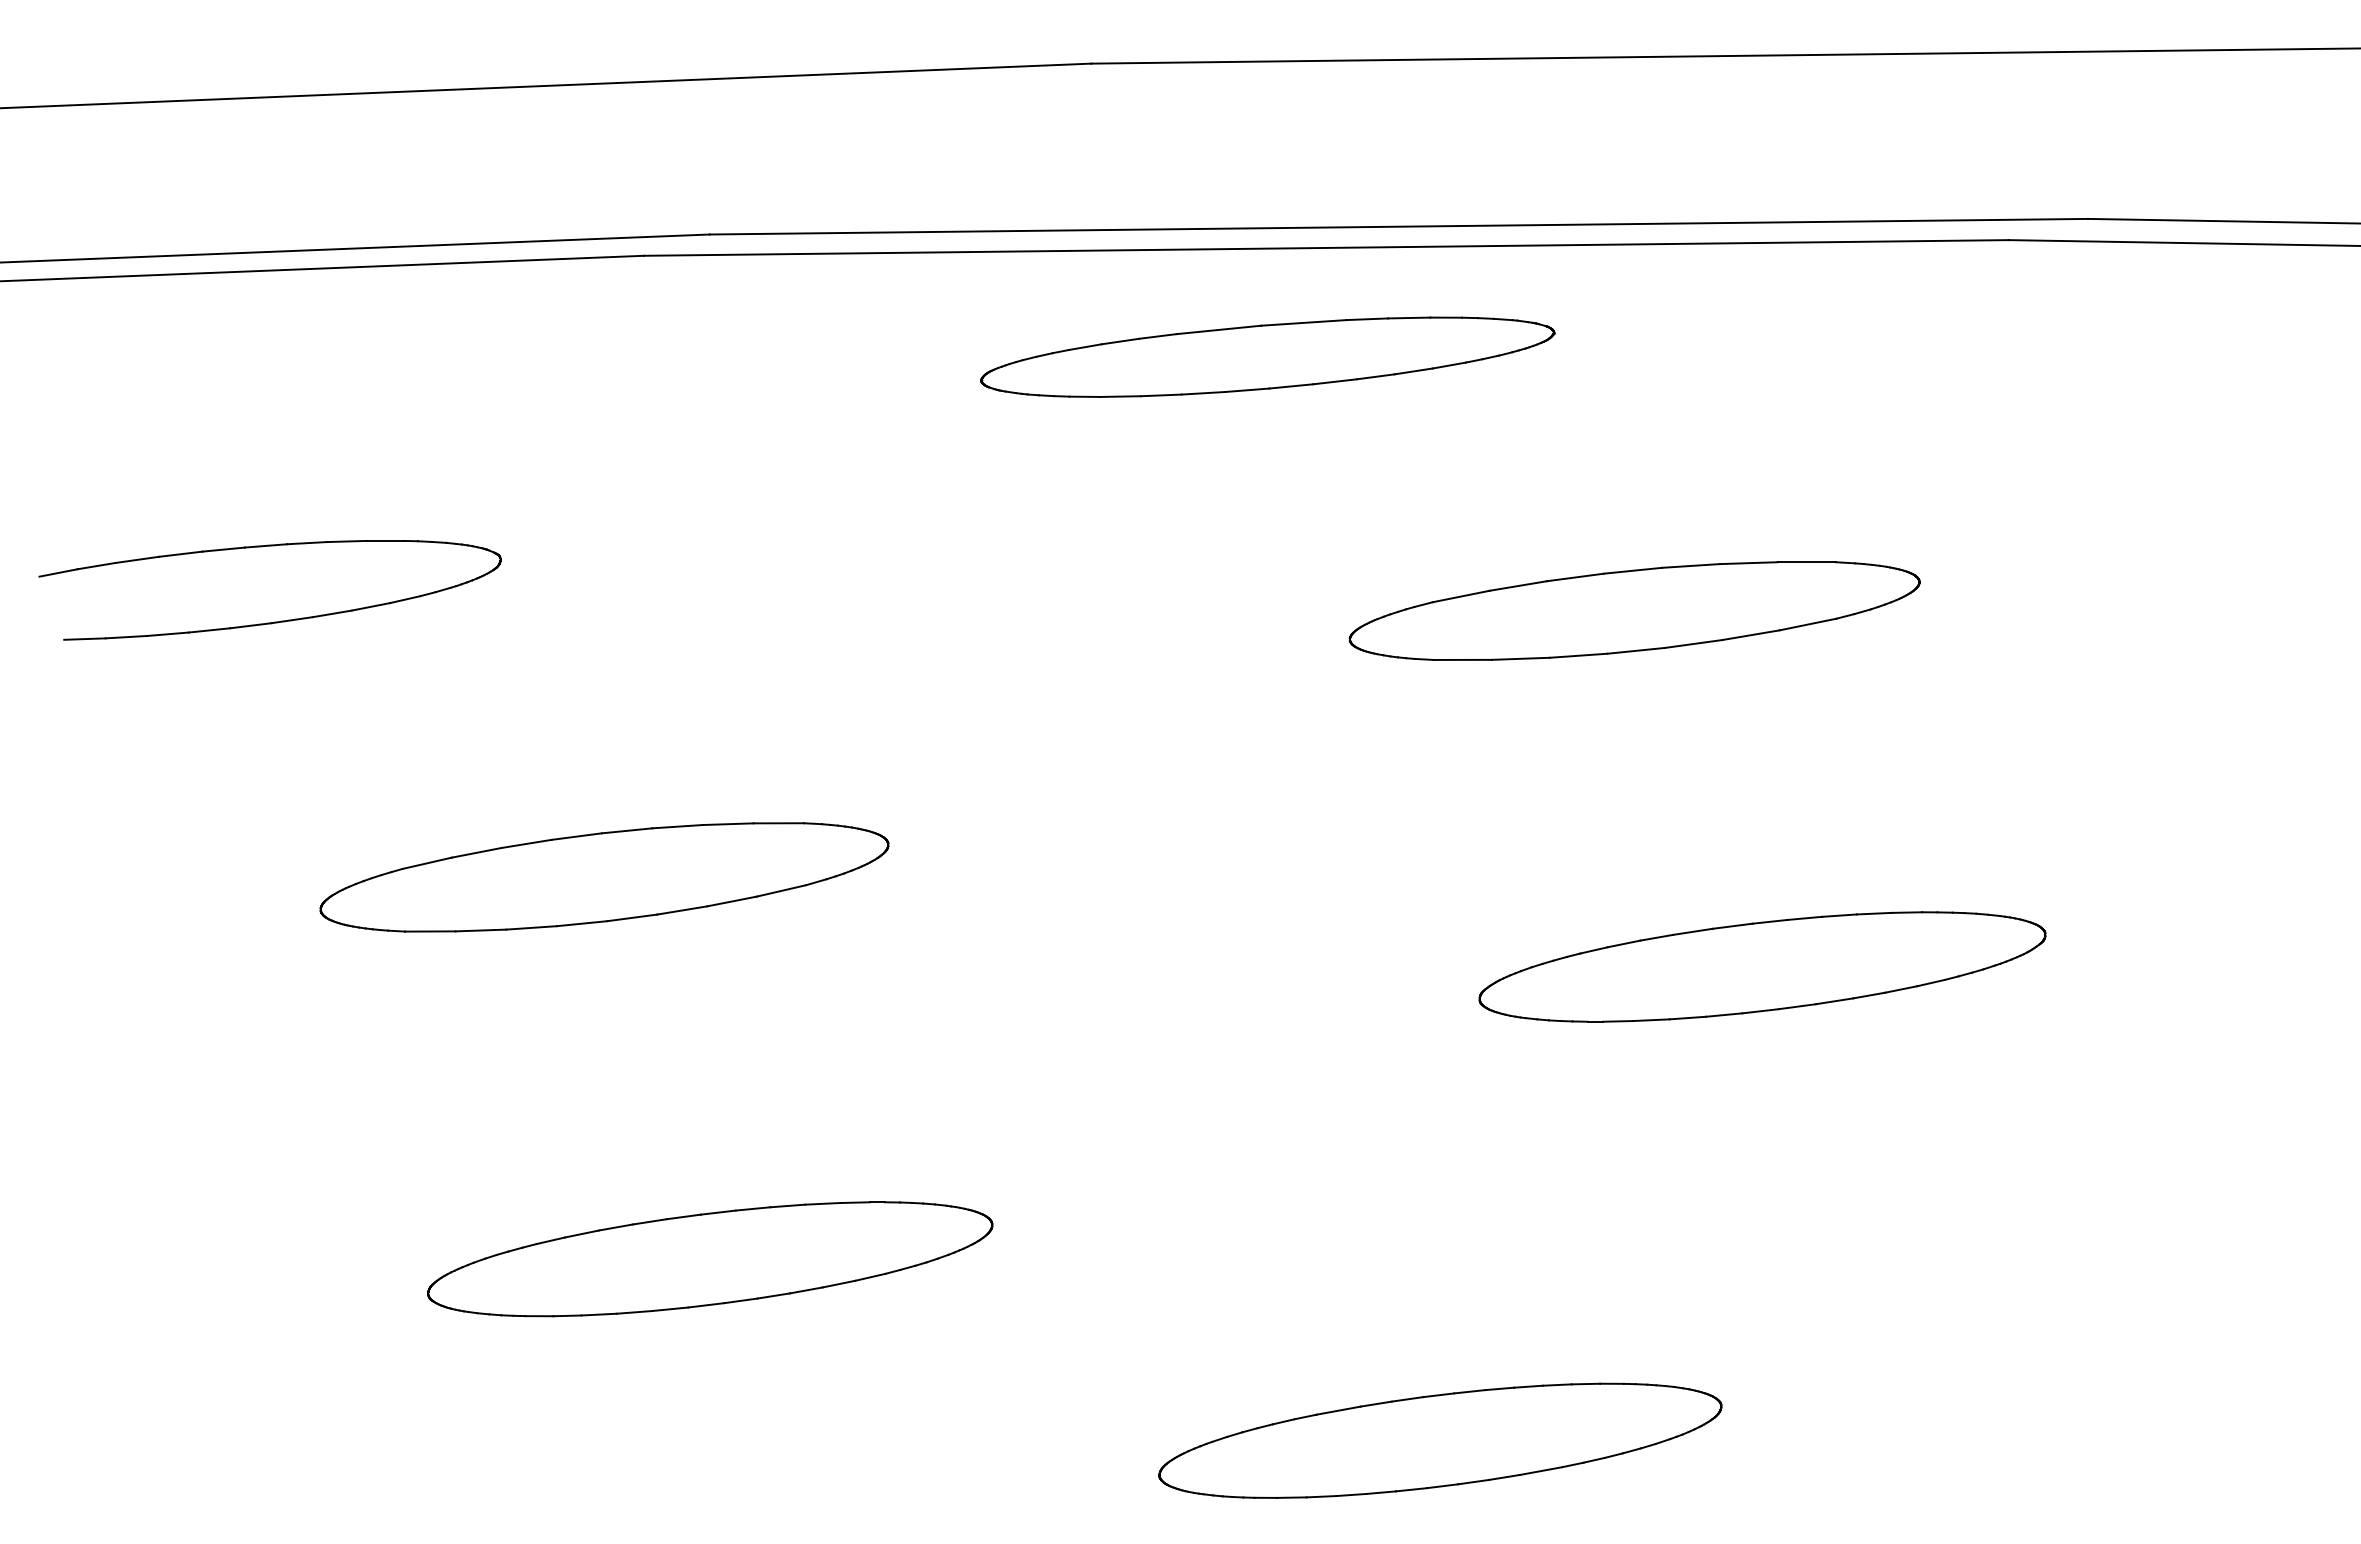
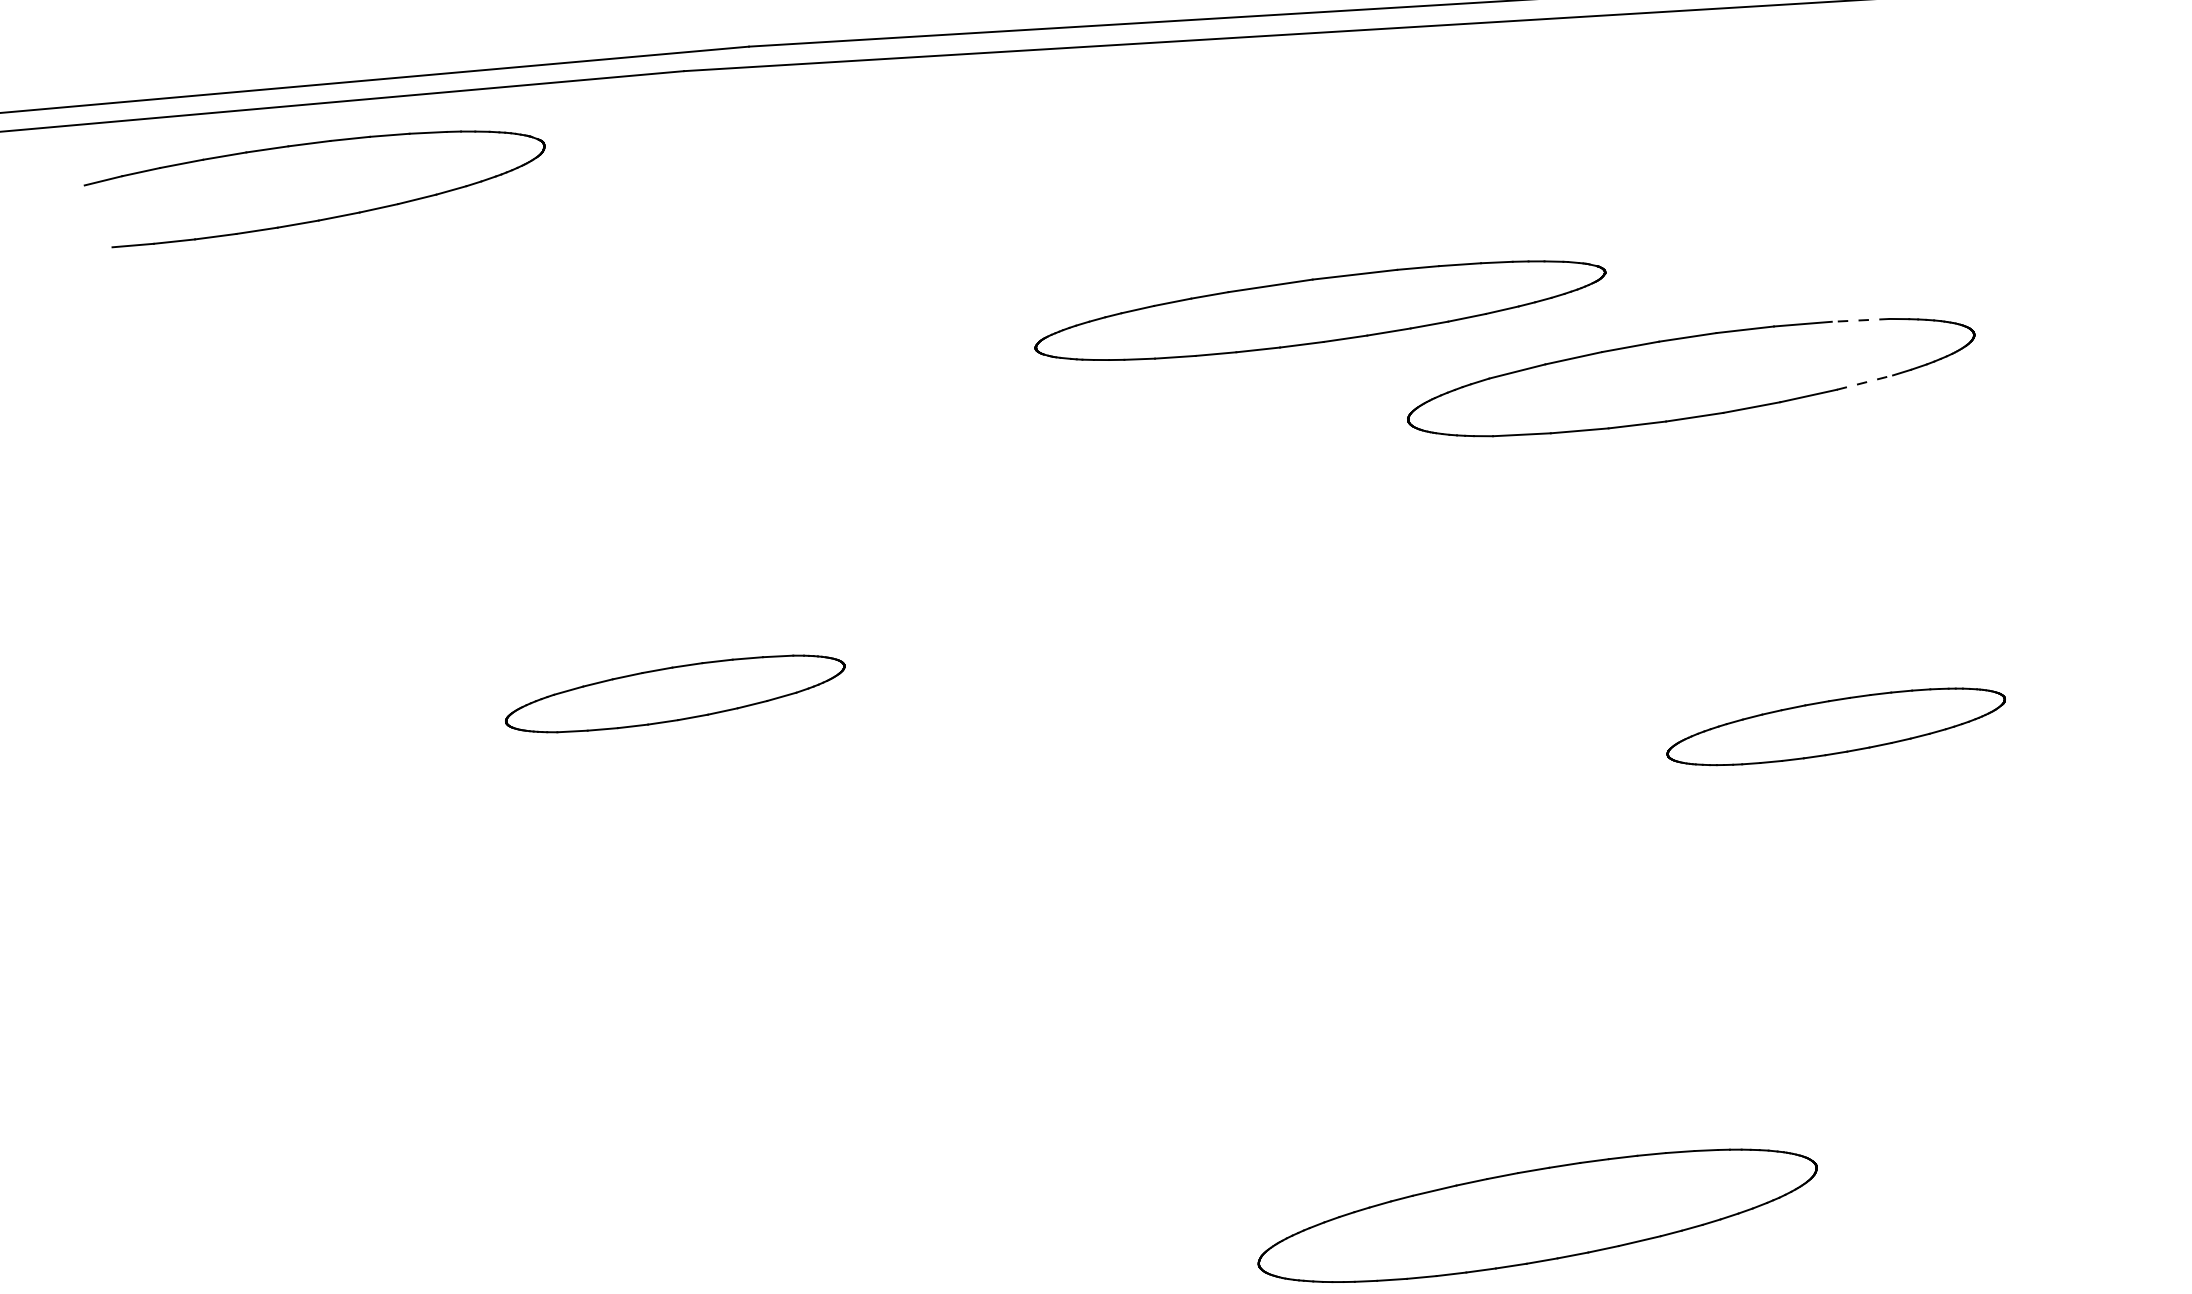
part: (1267, 356) -> (1320, 310), moved
line: (1806, 562) -> (1860, 320), solid -> dashed
part: (274, 621) -> (321, 218), moved
line: (1807, 624) -> (1864, 382), solid -> dashed
part: (604, 877) -> (675, 694), size x0.6
part: (1762, 966) -> (1836, 726), size x0.6
part: (710, 1259) -> (799, 1070), removed

